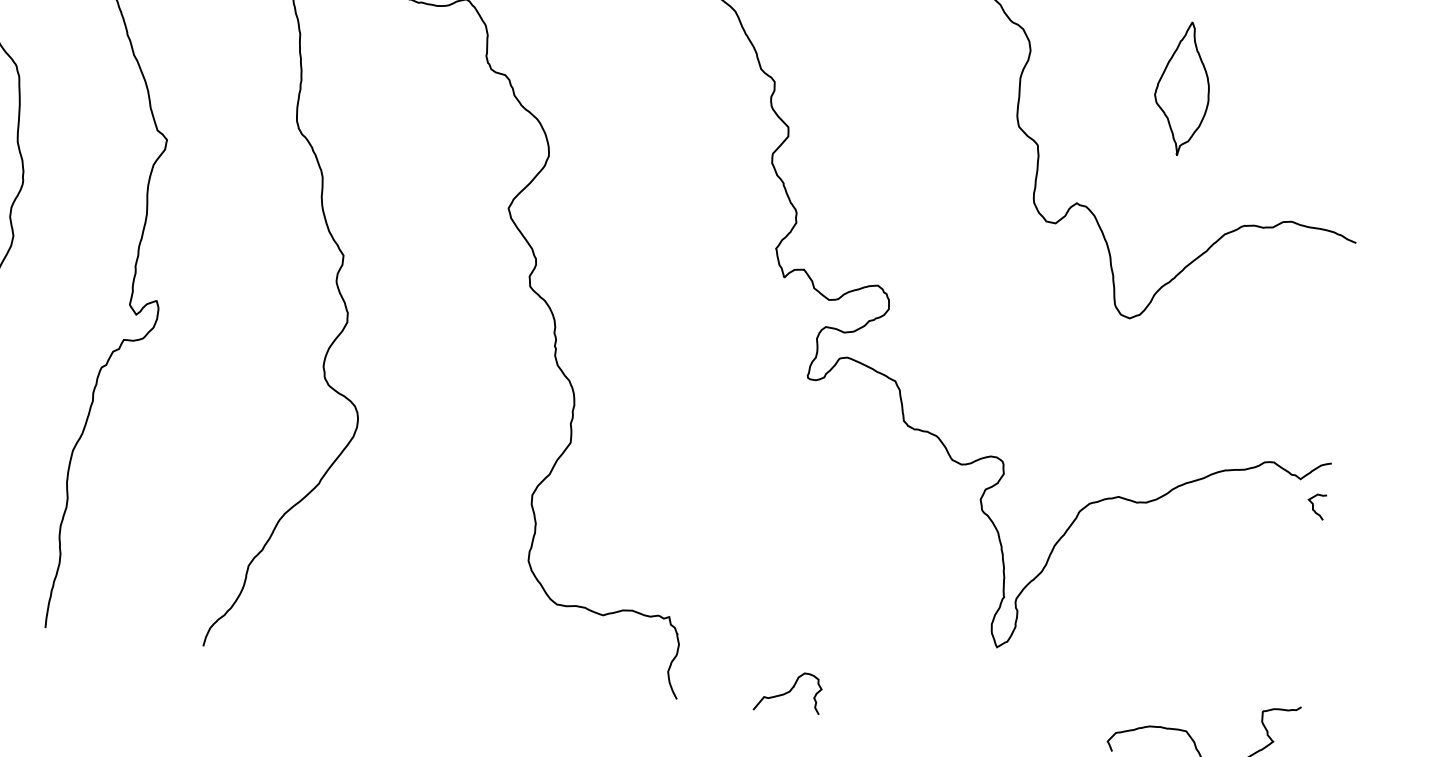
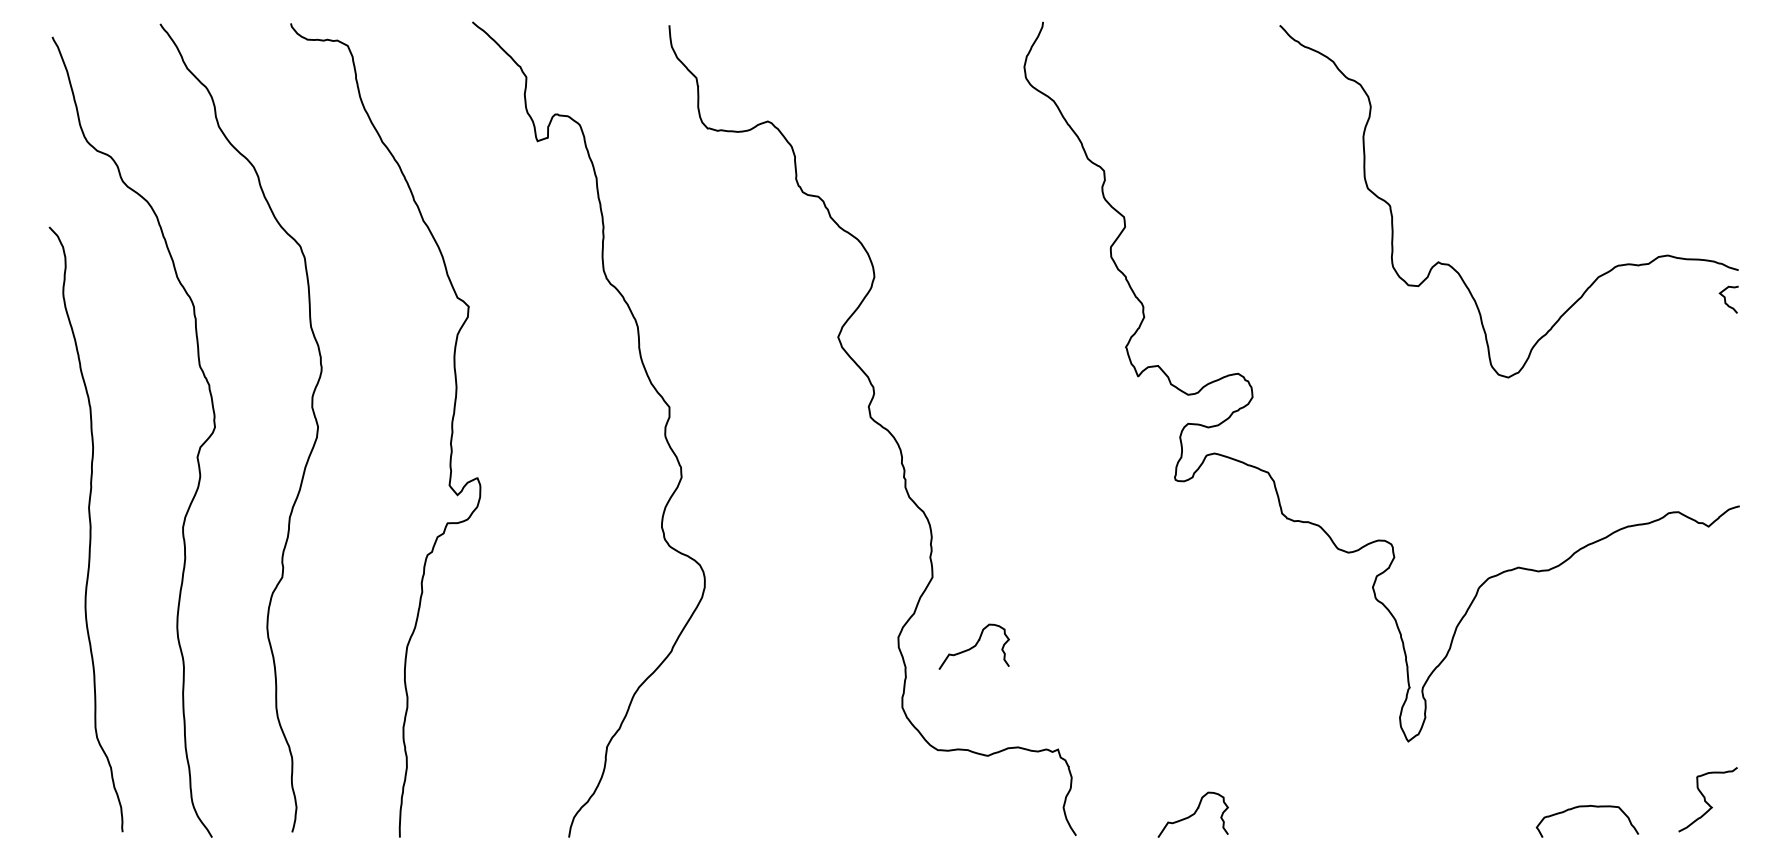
part: (1182, 87) -> (1535, 127), removed
curve: (1314, 508) -> (1726, 301), moved
curve: (601, 511) -> (973, 646), added

